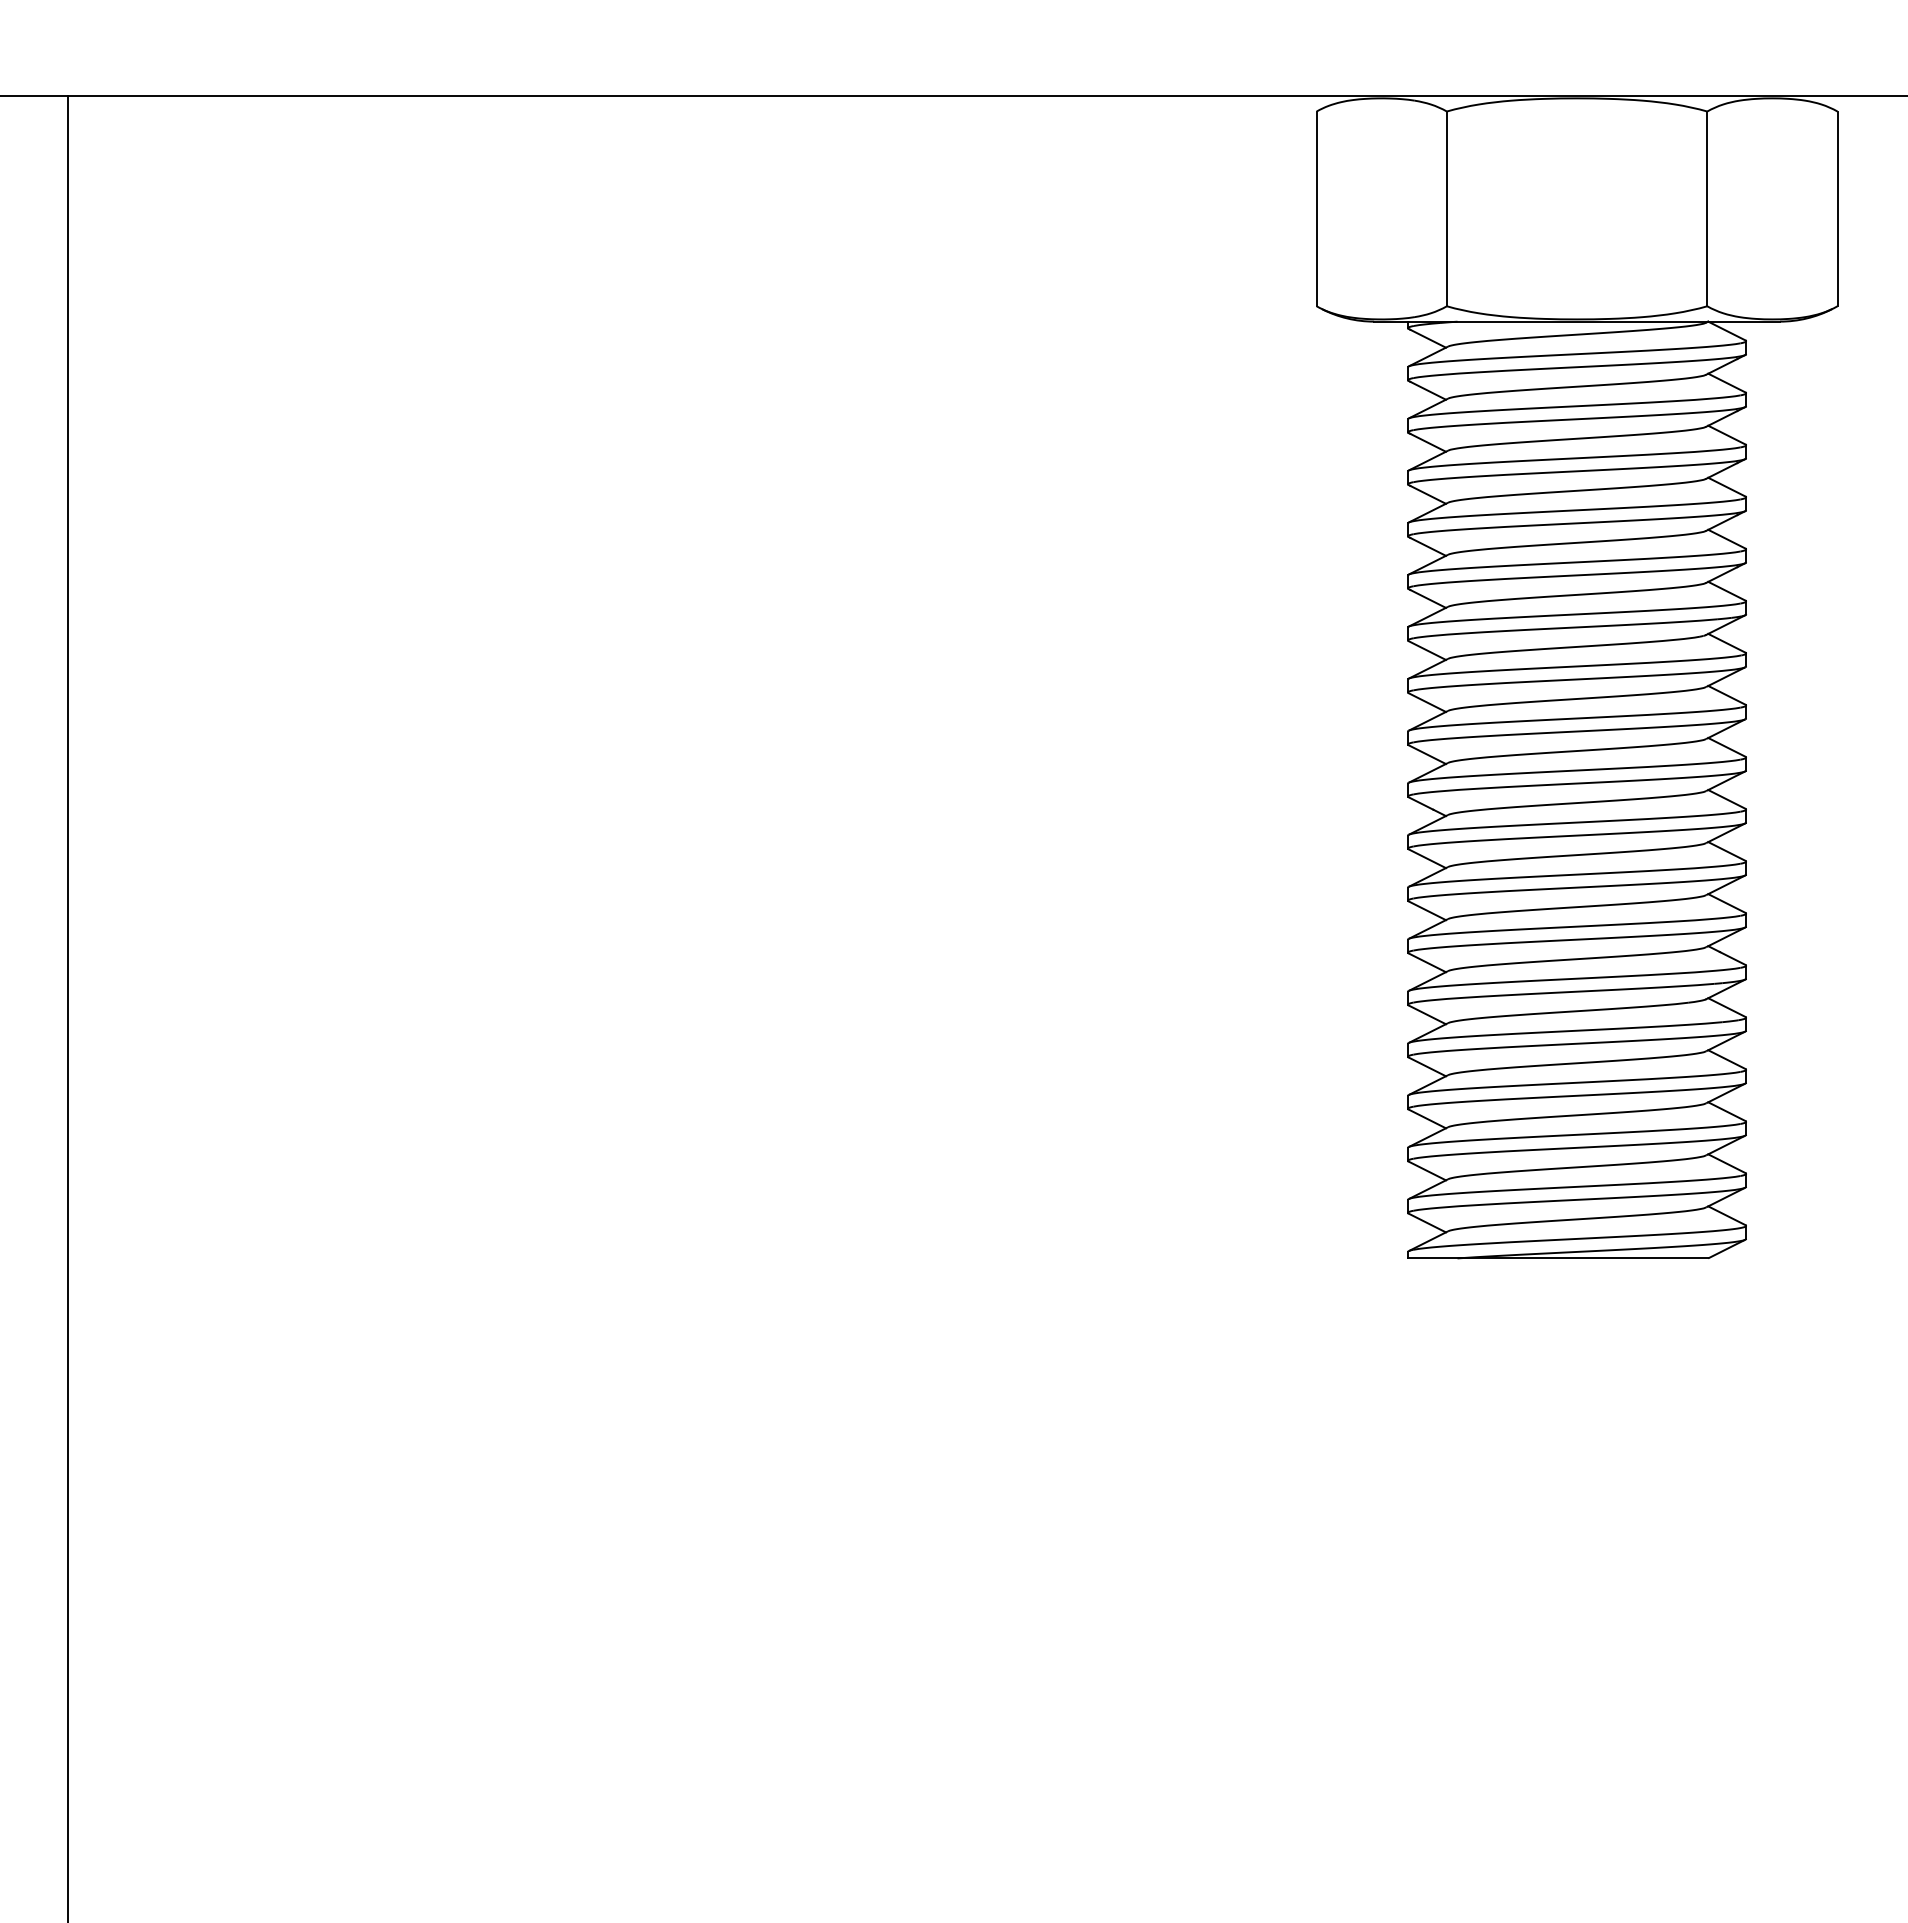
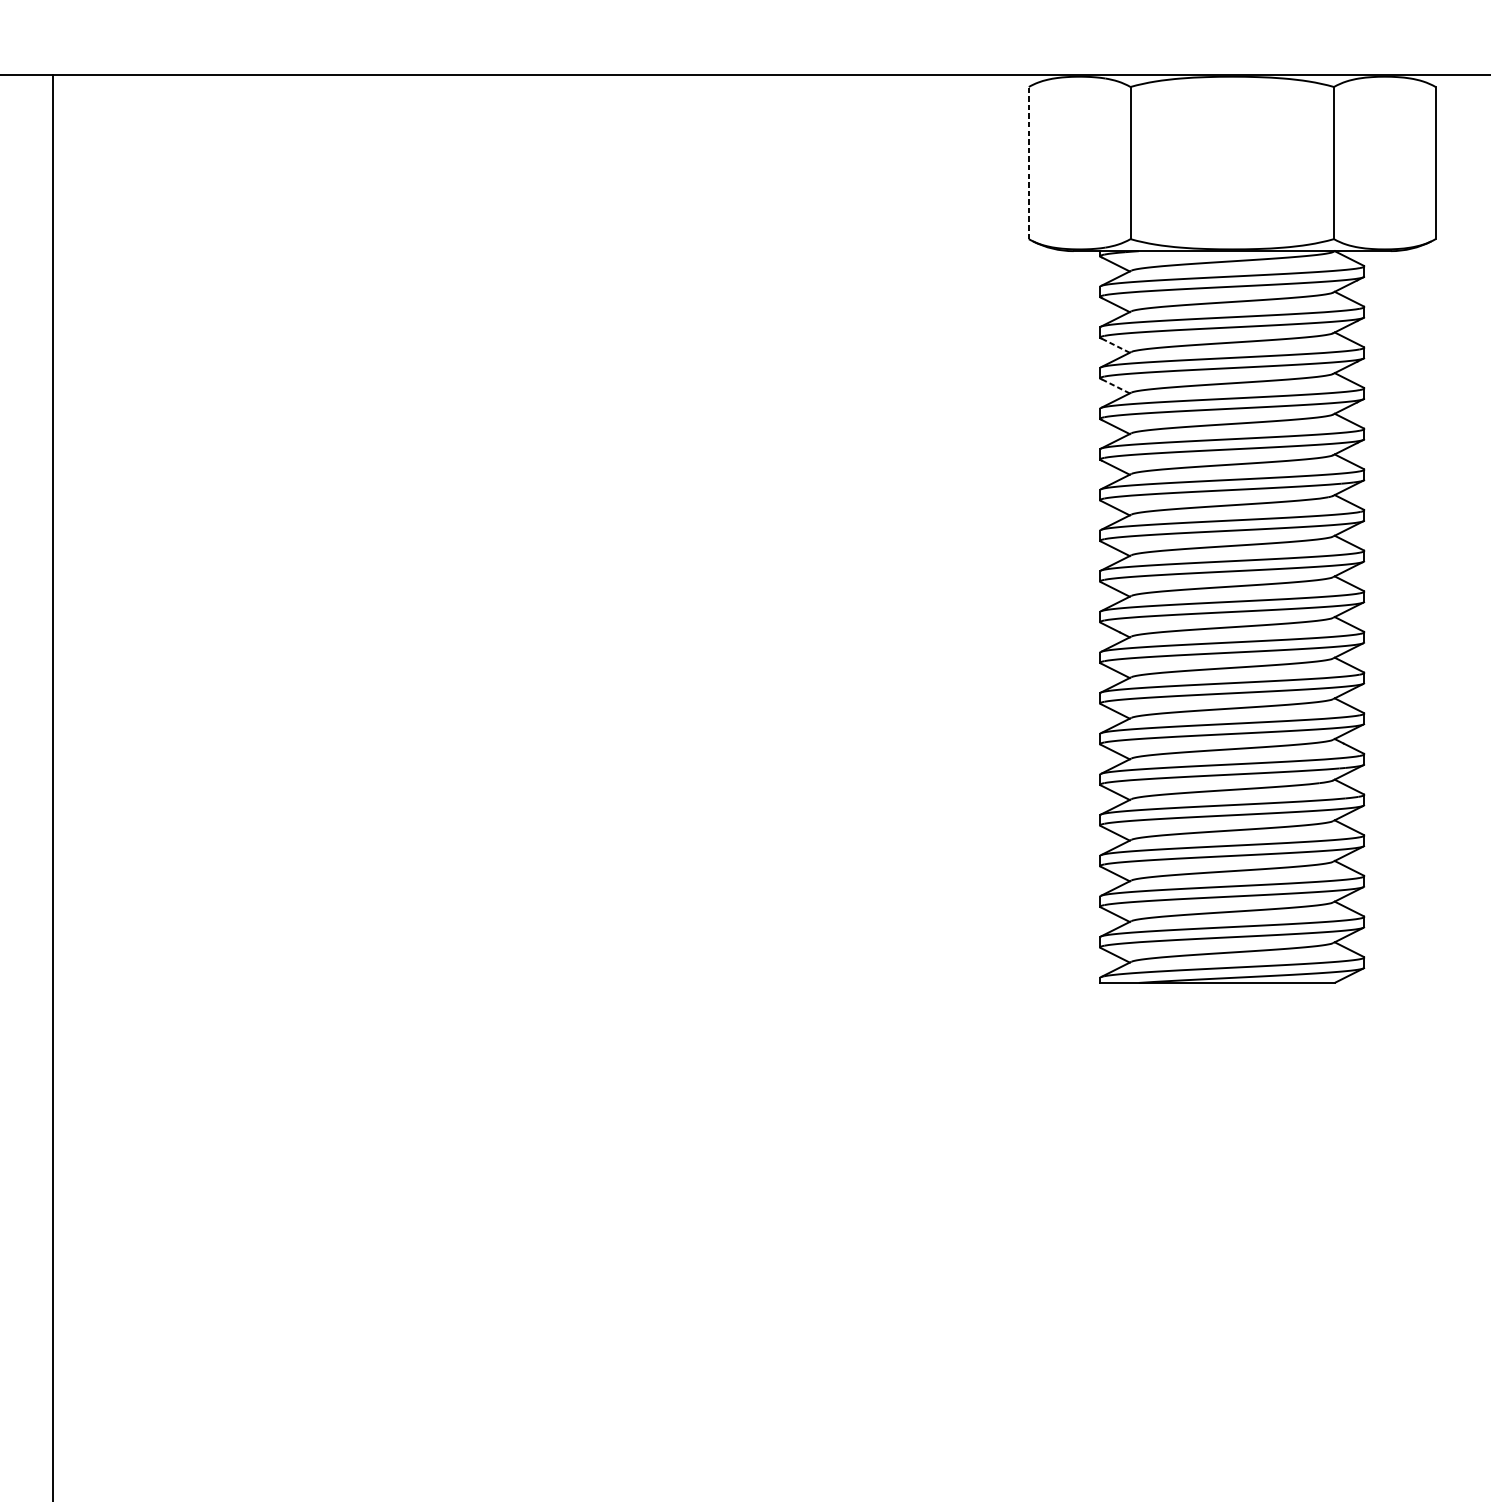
line: (1316, 208) -> (1028, 162), solid -> dashed
line: (1428, 442) -> (1116, 345), solid -> dashed
line: (1428, 494) -> (1116, 386), solid -> dashed

